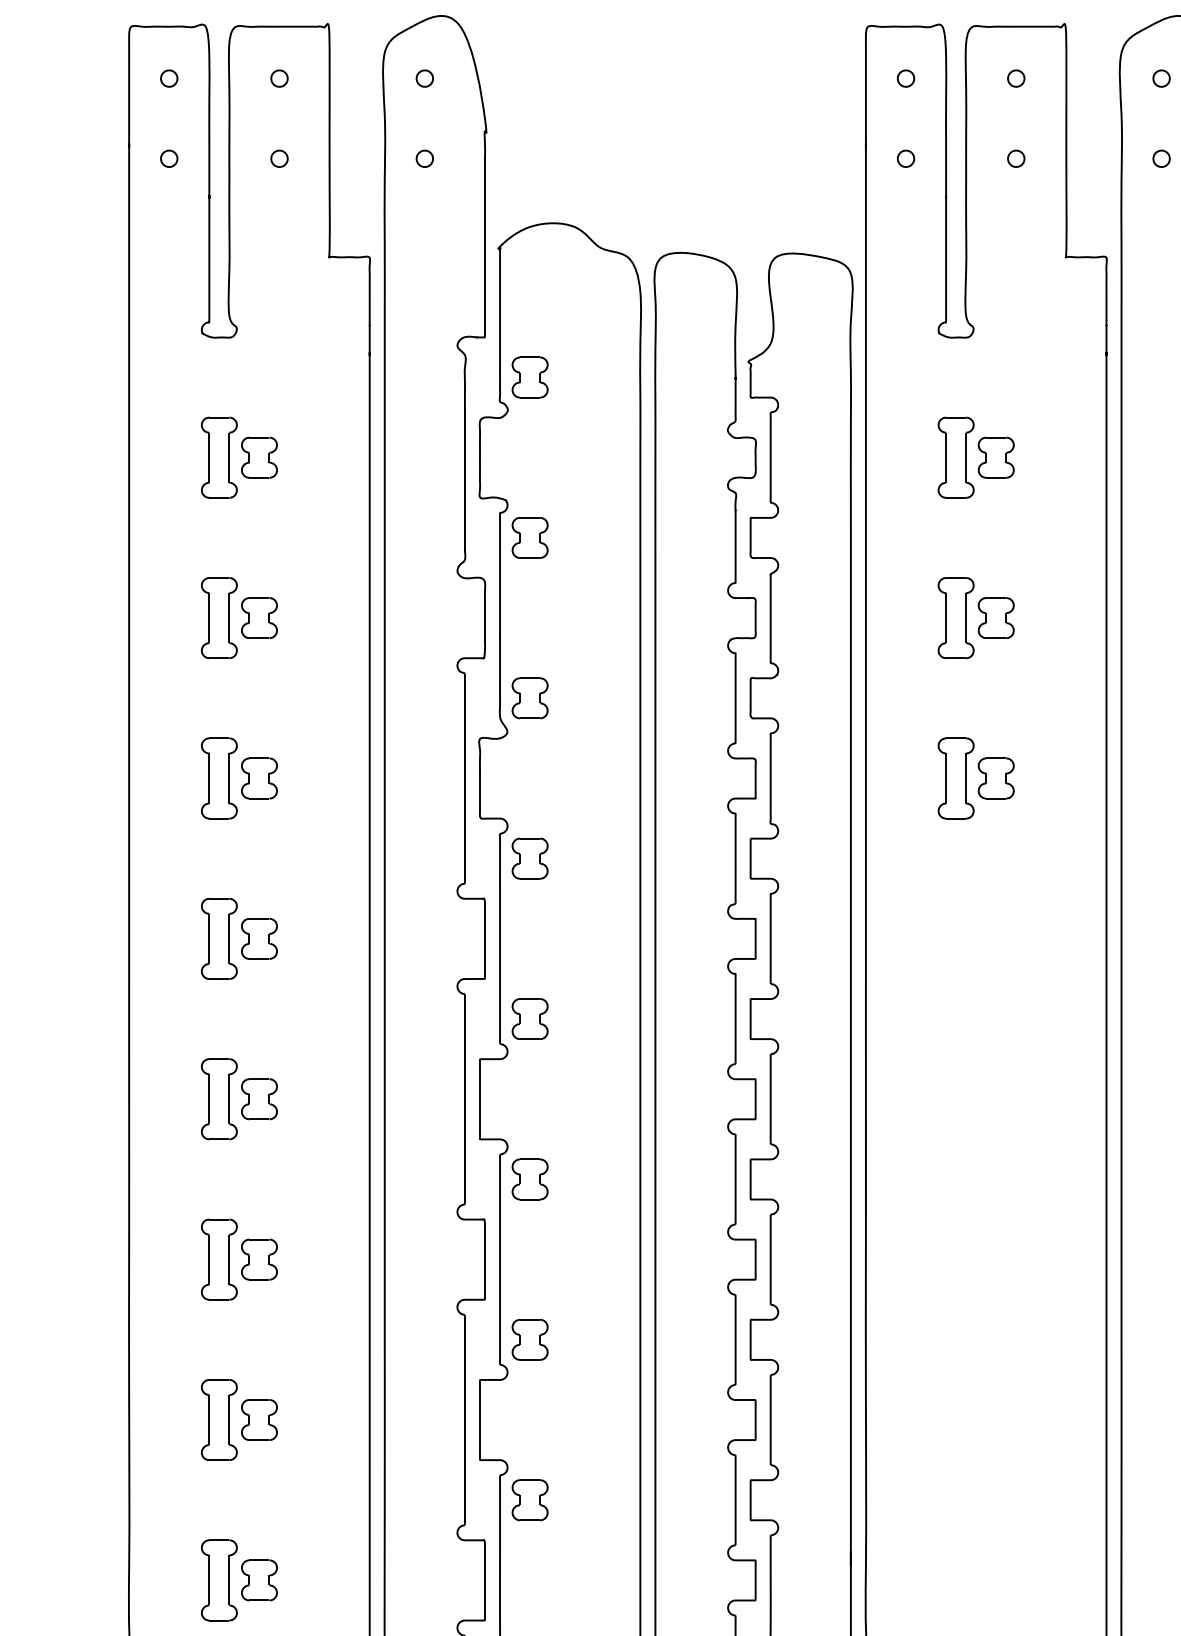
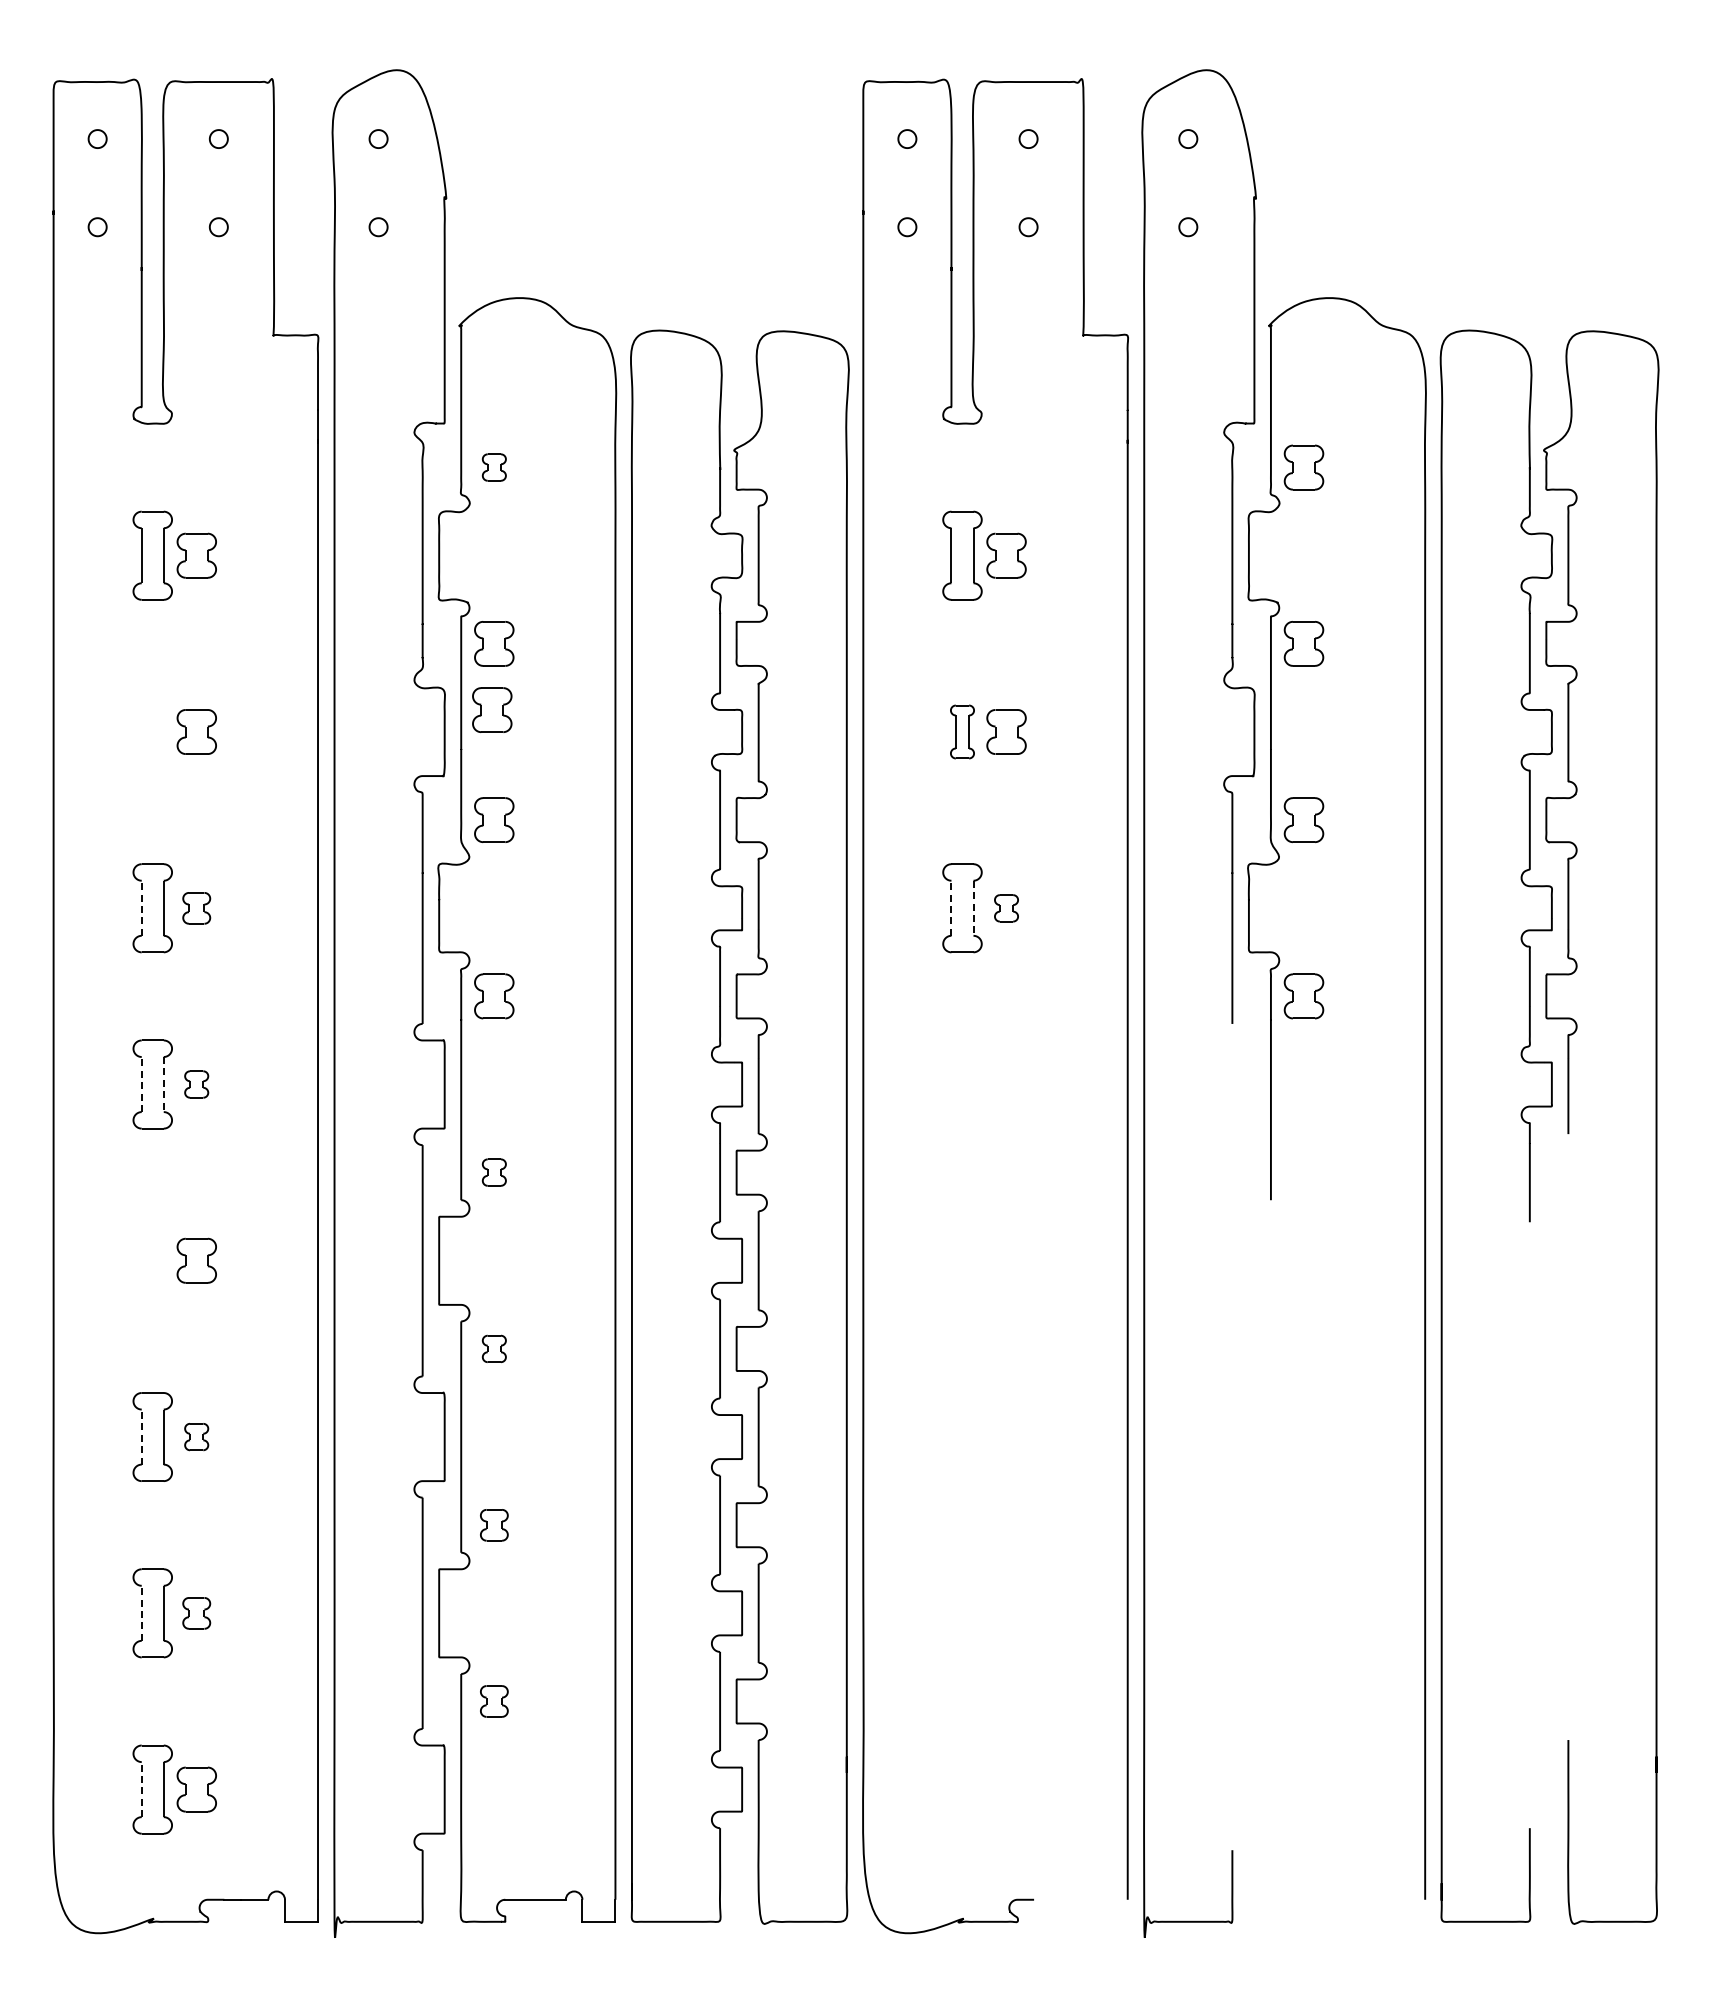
part: (530, 377) -> (494, 467), size x0.6
part: (528, 597) -> (492, 709), added
part: (219, 617) -> (152, 731), removed
part: (956, 617) -> (962, 731), size x0.6
line: (209, 778) -> (141, 908), solid -> dashed
part: (259, 778) -> (196, 908), size x0.7
line: (946, 778) -> (951, 908), solid -> dashed
line: (966, 778) -> (973, 908), solid -> dashed
part: (996, 778) -> (1006, 908), size x0.6
line: (209, 938) -> (141, 1084), solid -> dashed
line: (229, 938) -> (163, 1084), solid -> dashed
part: (259, 938) -> (196, 1084), size x0.6
part: (530, 1018) -> (494, 1172), size x0.6
part: (219, 1098) -> (152, 1260), removed
part: (530, 1179) -> (494, 1348), size x0.6
part: (259, 1259) -> (196, 1436), size x0.6
line: (209, 1260) -> (141, 1437), solid -> dashed
part: (530, 1340) -> (494, 1525), size x0.7
line: (209, 1420) -> (141, 1613), solid -> dashed
part: (259, 1420) -> (196, 1613), size x0.7
part: (530, 1500) -> (494, 1701), size x0.7
line: (209, 1580) -> (141, 1789), solid -> dashed

